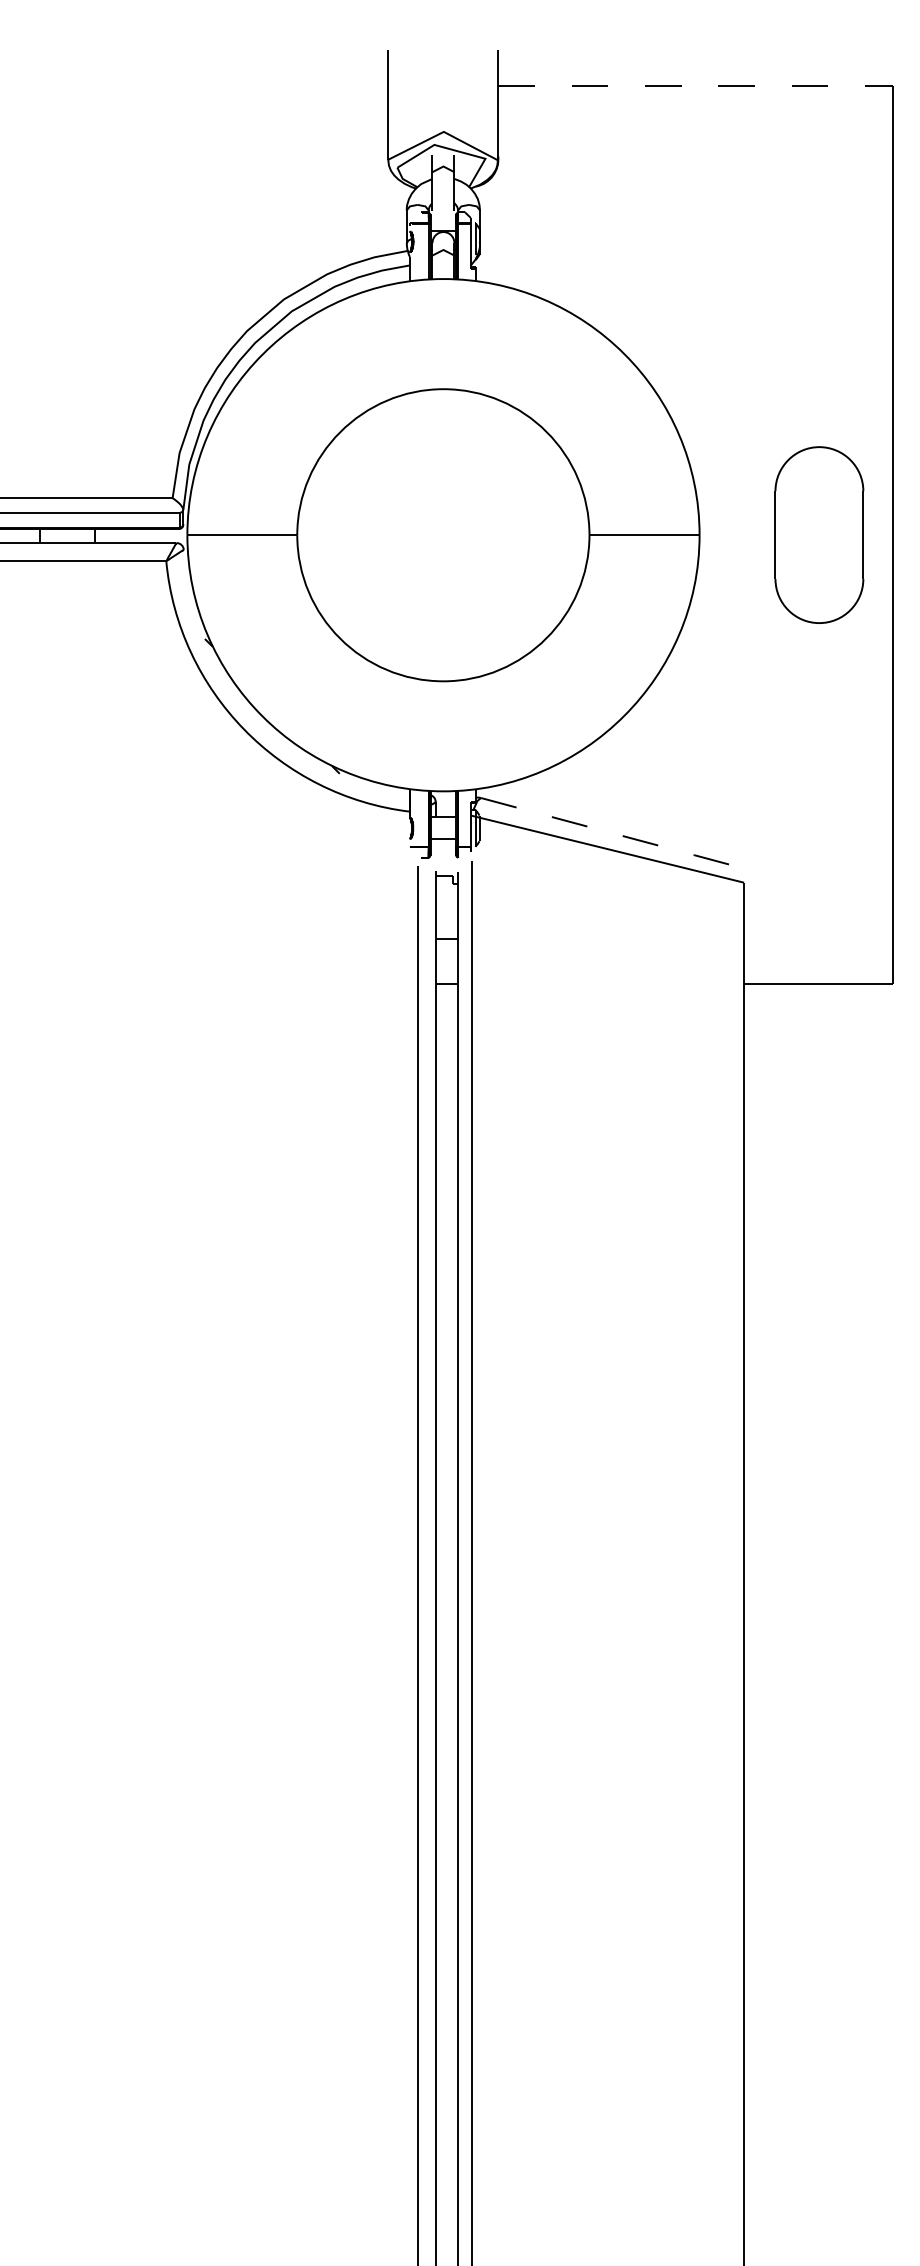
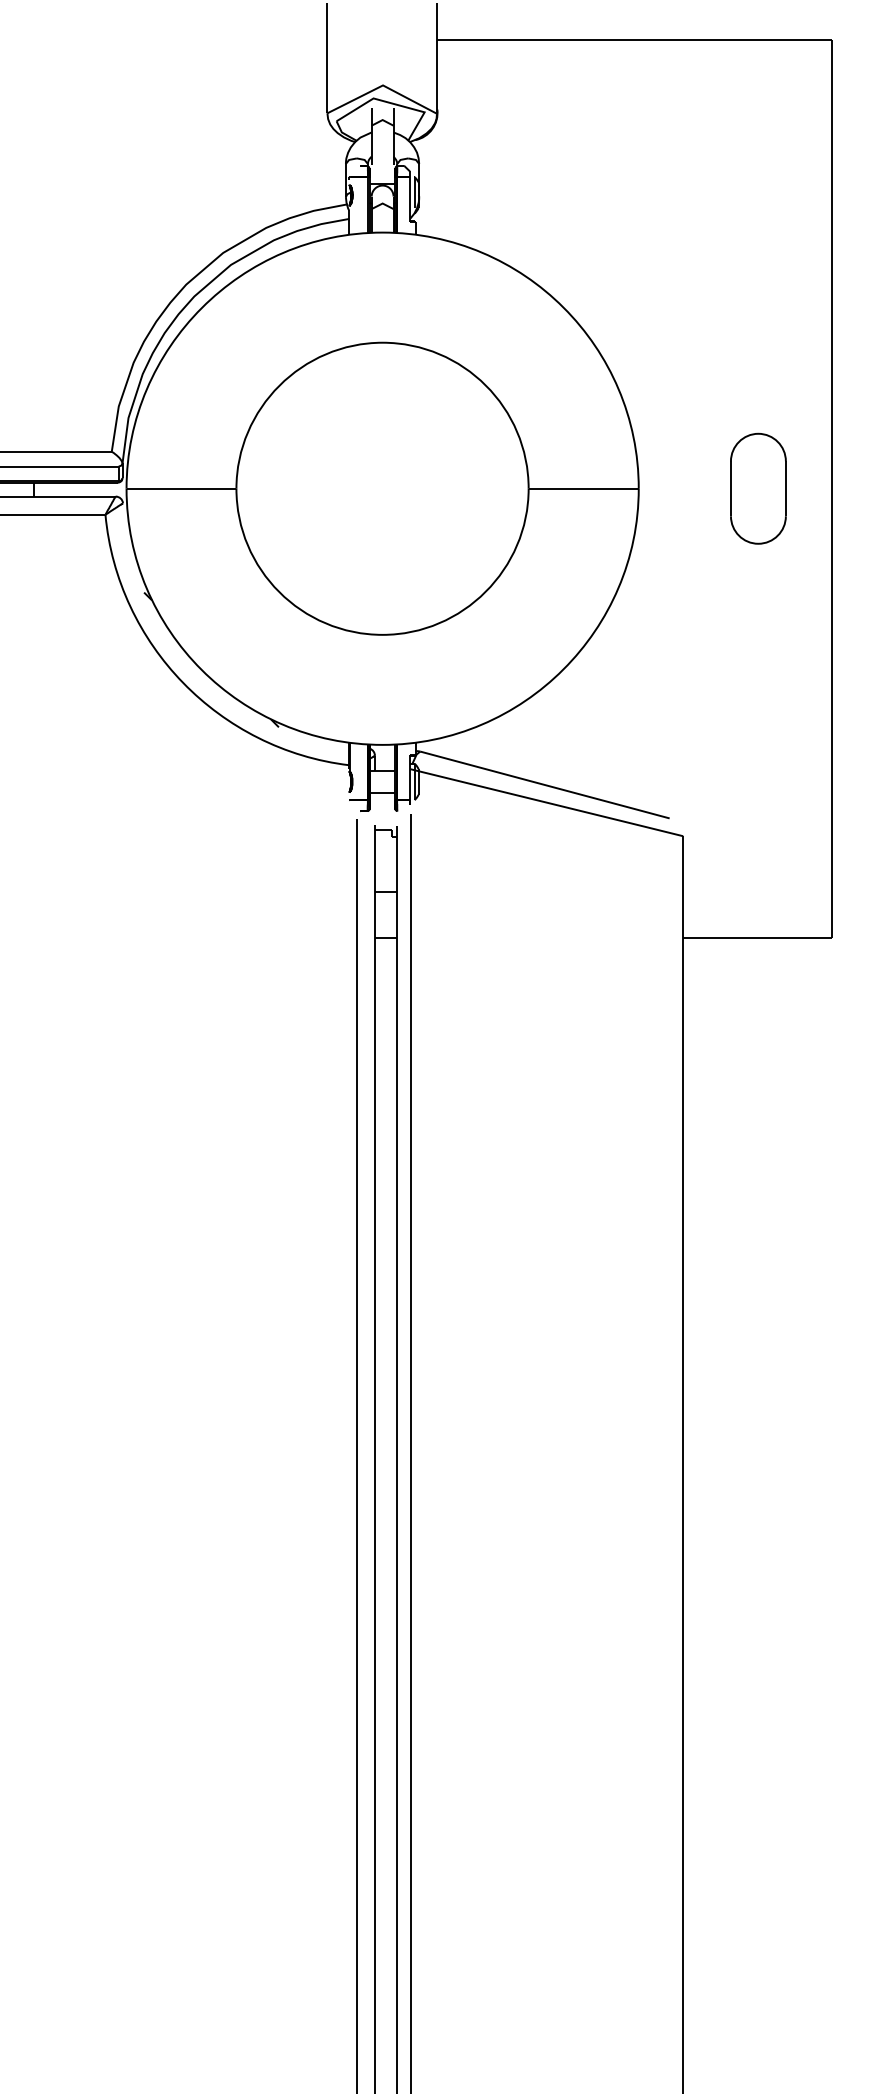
line: (695, 86) -> (634, 40), dashed -> solid
part: (818, 535) -> (757, 489), size x0.62
line: (606, 831) -> (545, 785), dashed -> solid

